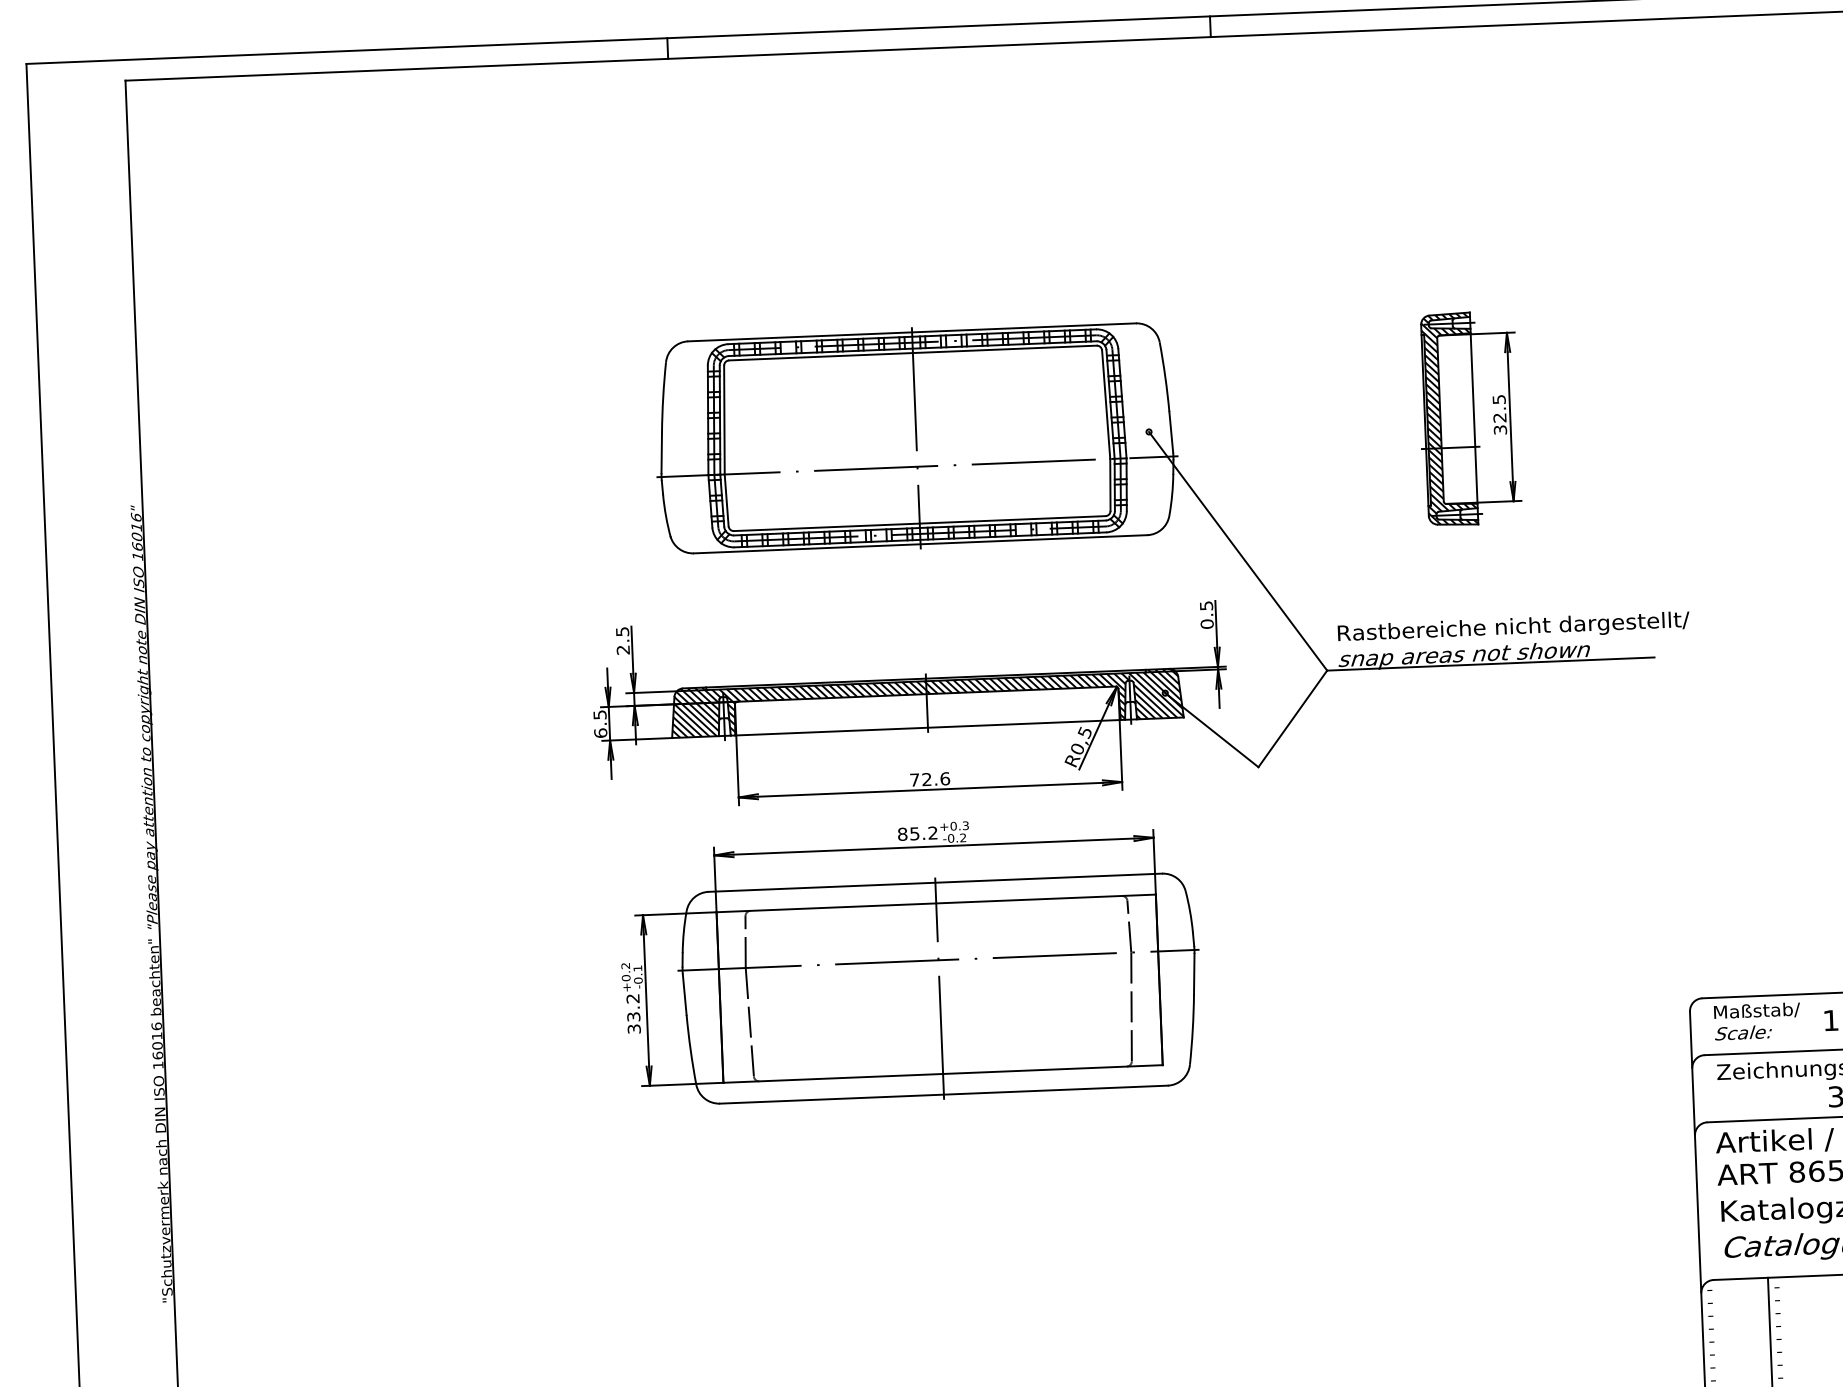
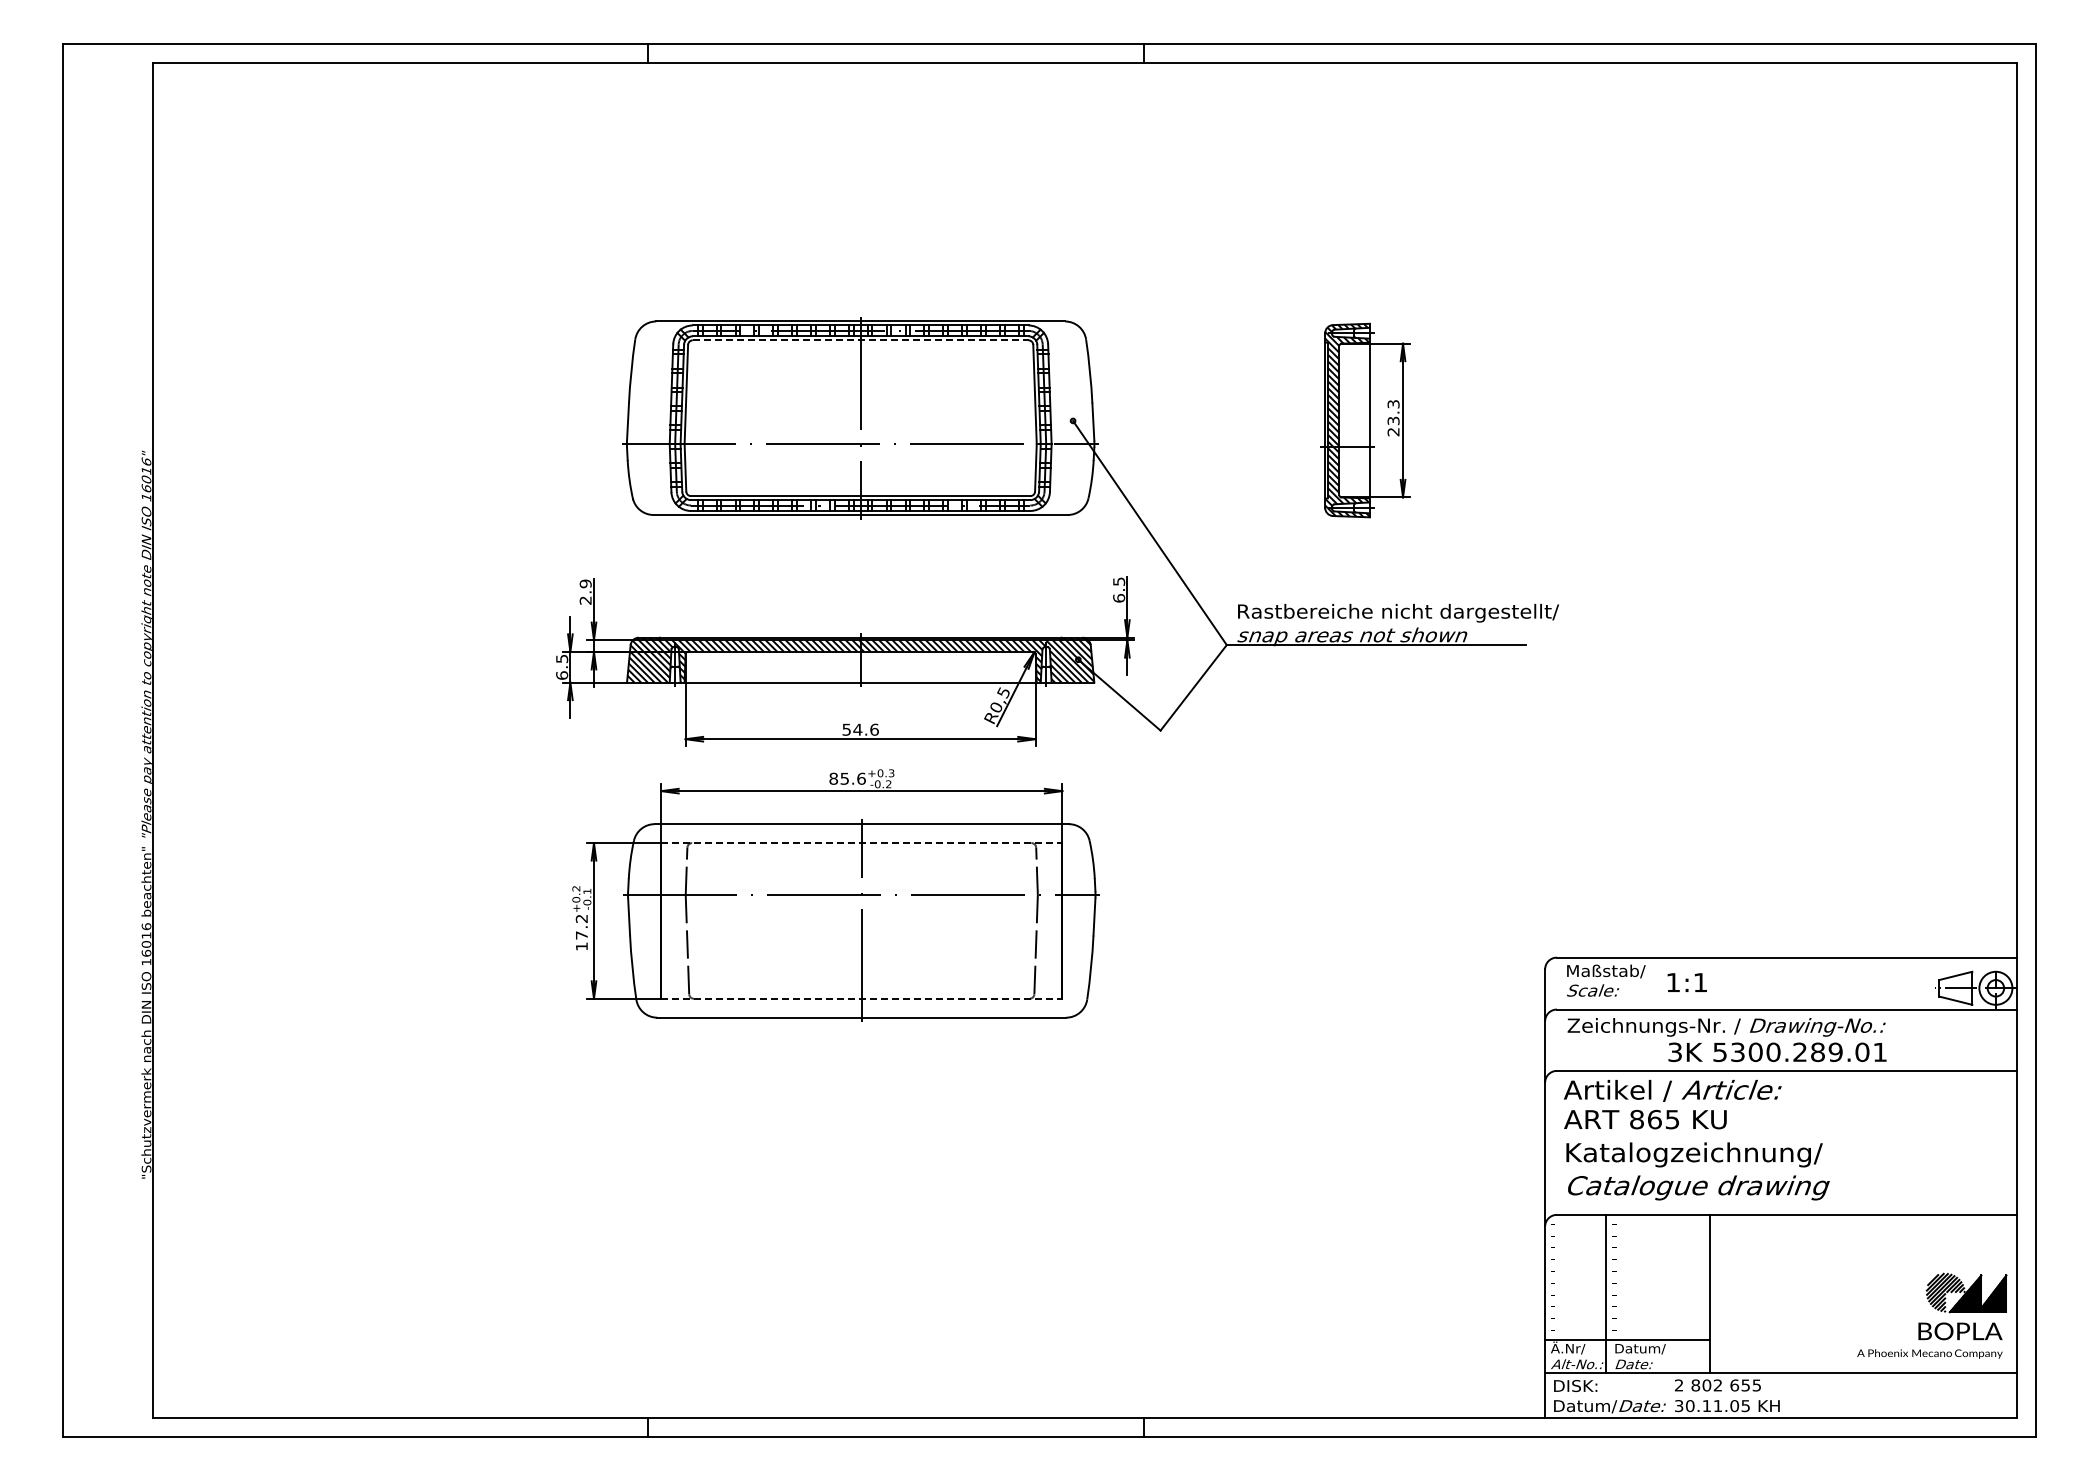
line: (912, 353) -> (860, 340), solid -> dashed
text: (1499, 415) -> (1393, 418), 32.5 -> 23.3
text: (1206, 624) -> (1118, 598), 0.5 -> 6.5
text: (622, 631) -> (585, 583), 2.5 -> 2.9
text: (921, 779) -> (852, 729), 72.6 -> 54.6
text: (933, 832) -> (861, 778), 85.2 -> 85.6
line: (935, 903) -> (861, 843), solid -> dashed
text: (633, 1022) -> (581, 940), 33.2 -> 17.2
line: (942, 1073) -> (861, 998), solid -> dashed

